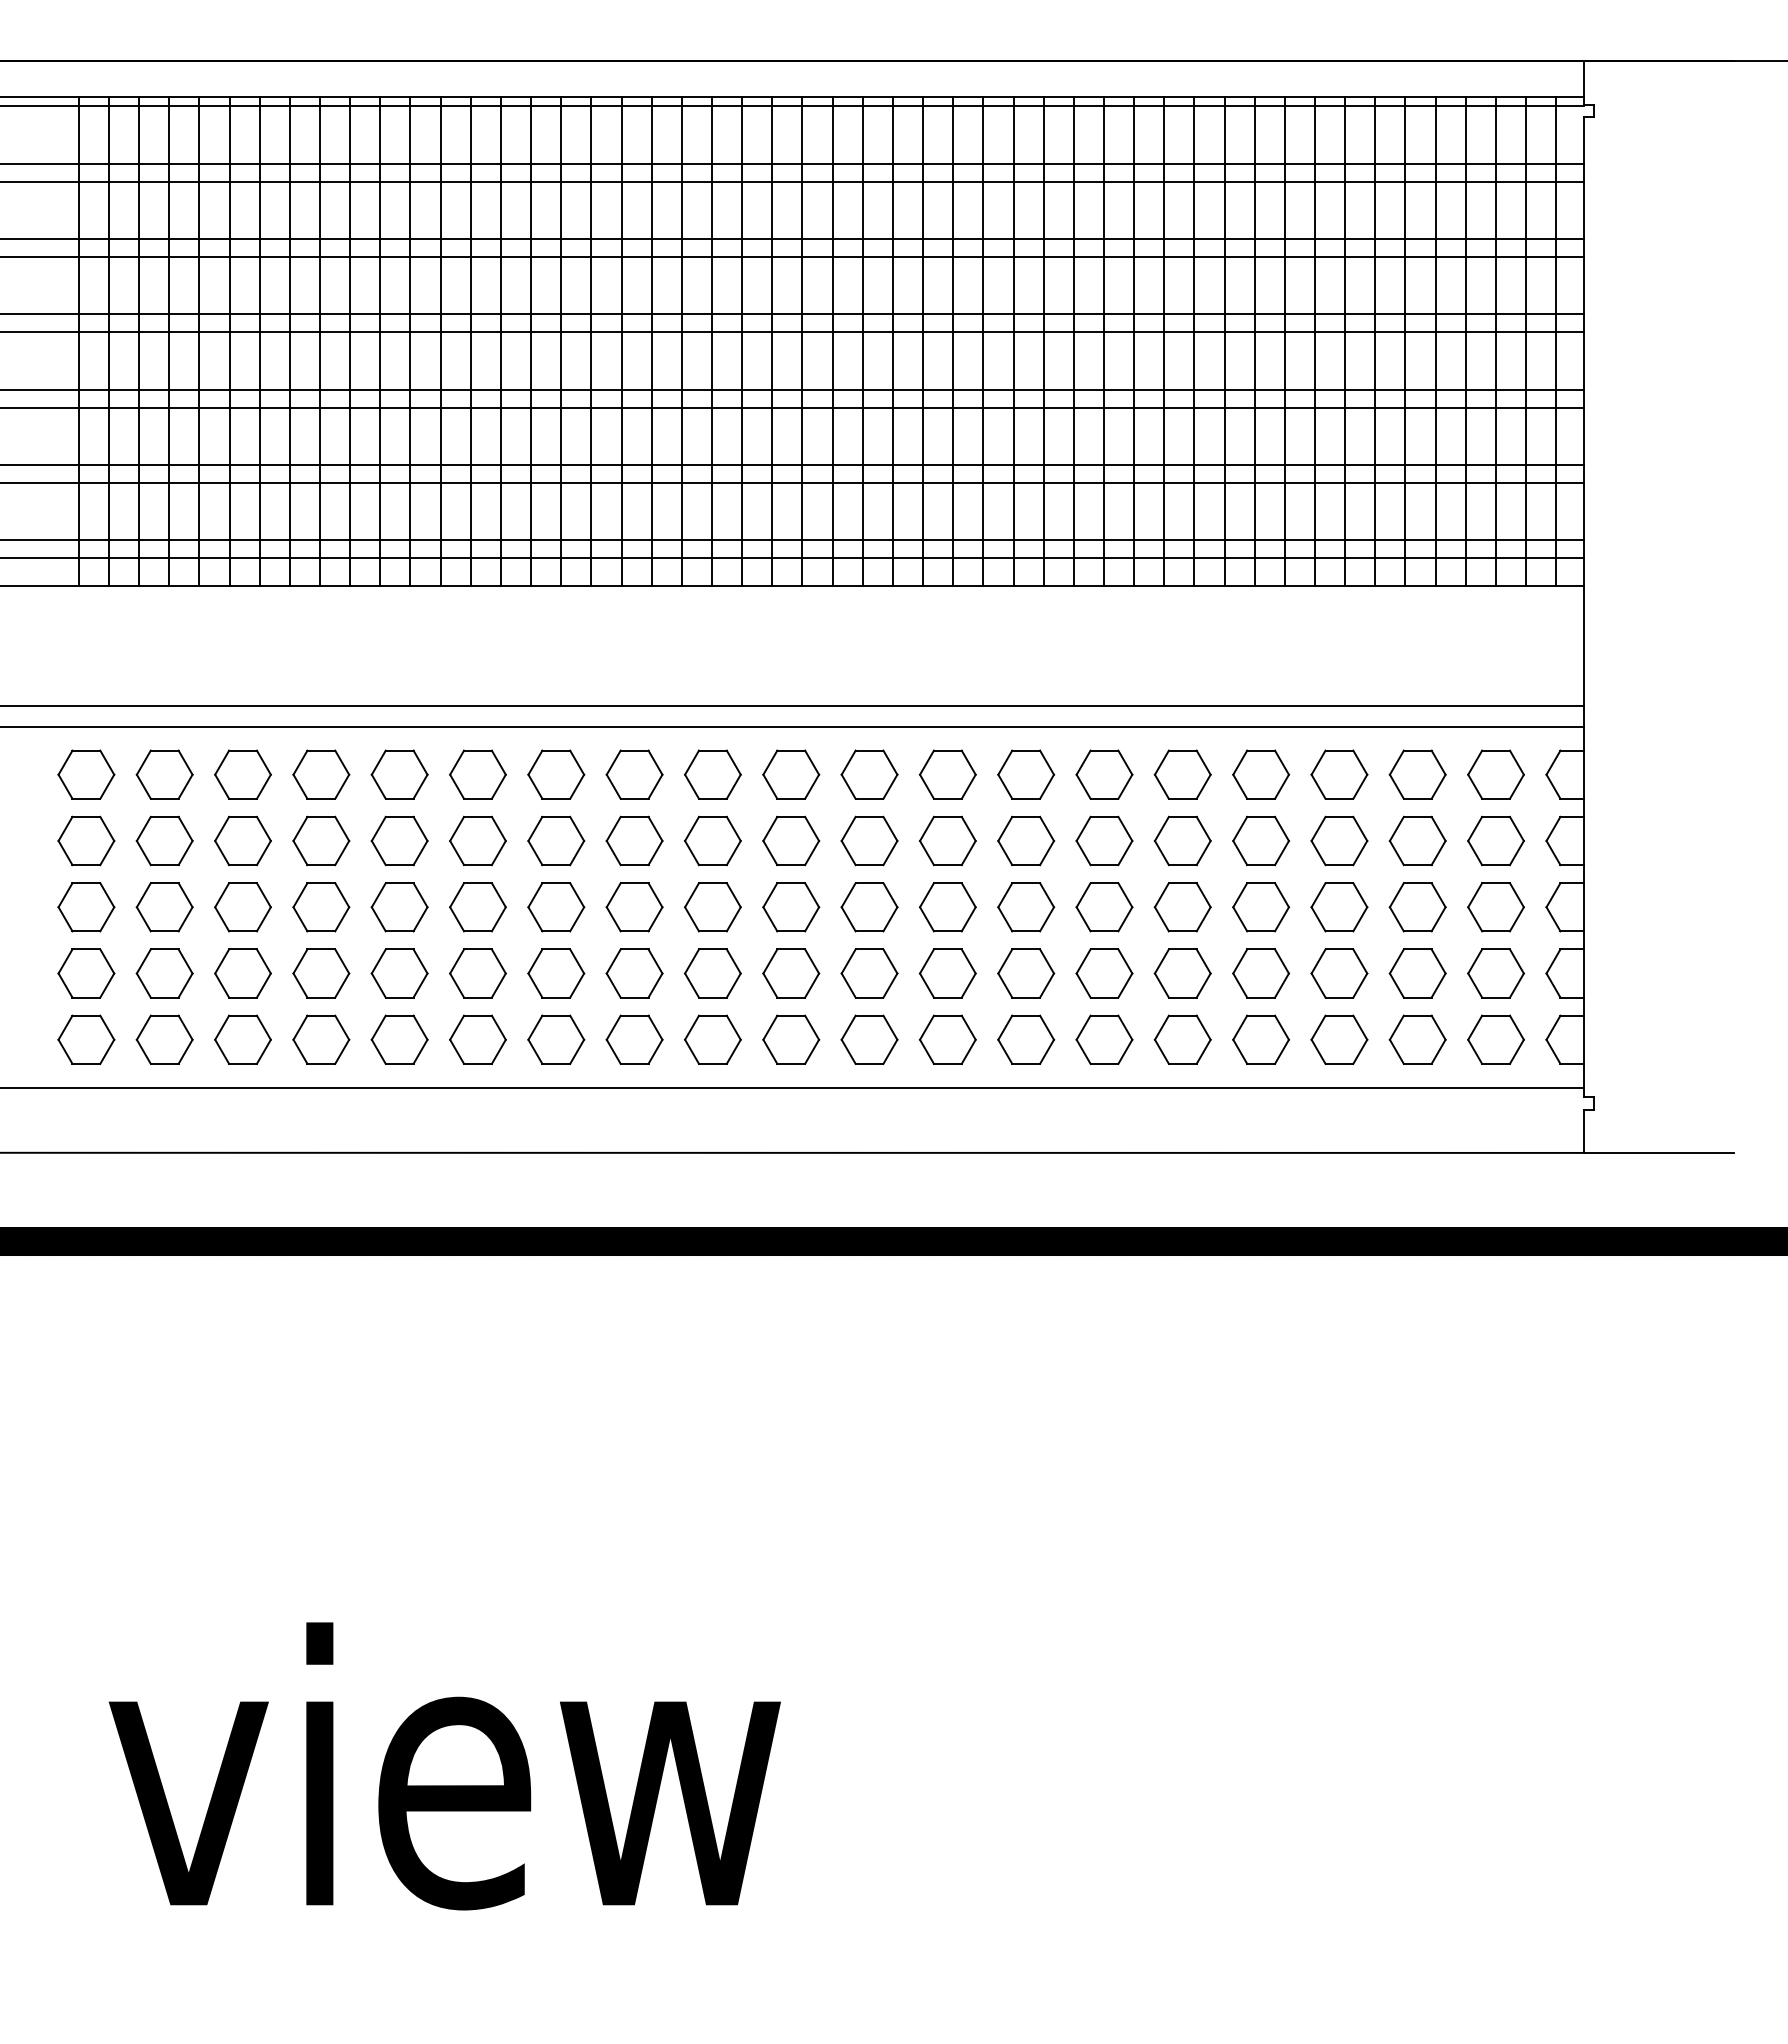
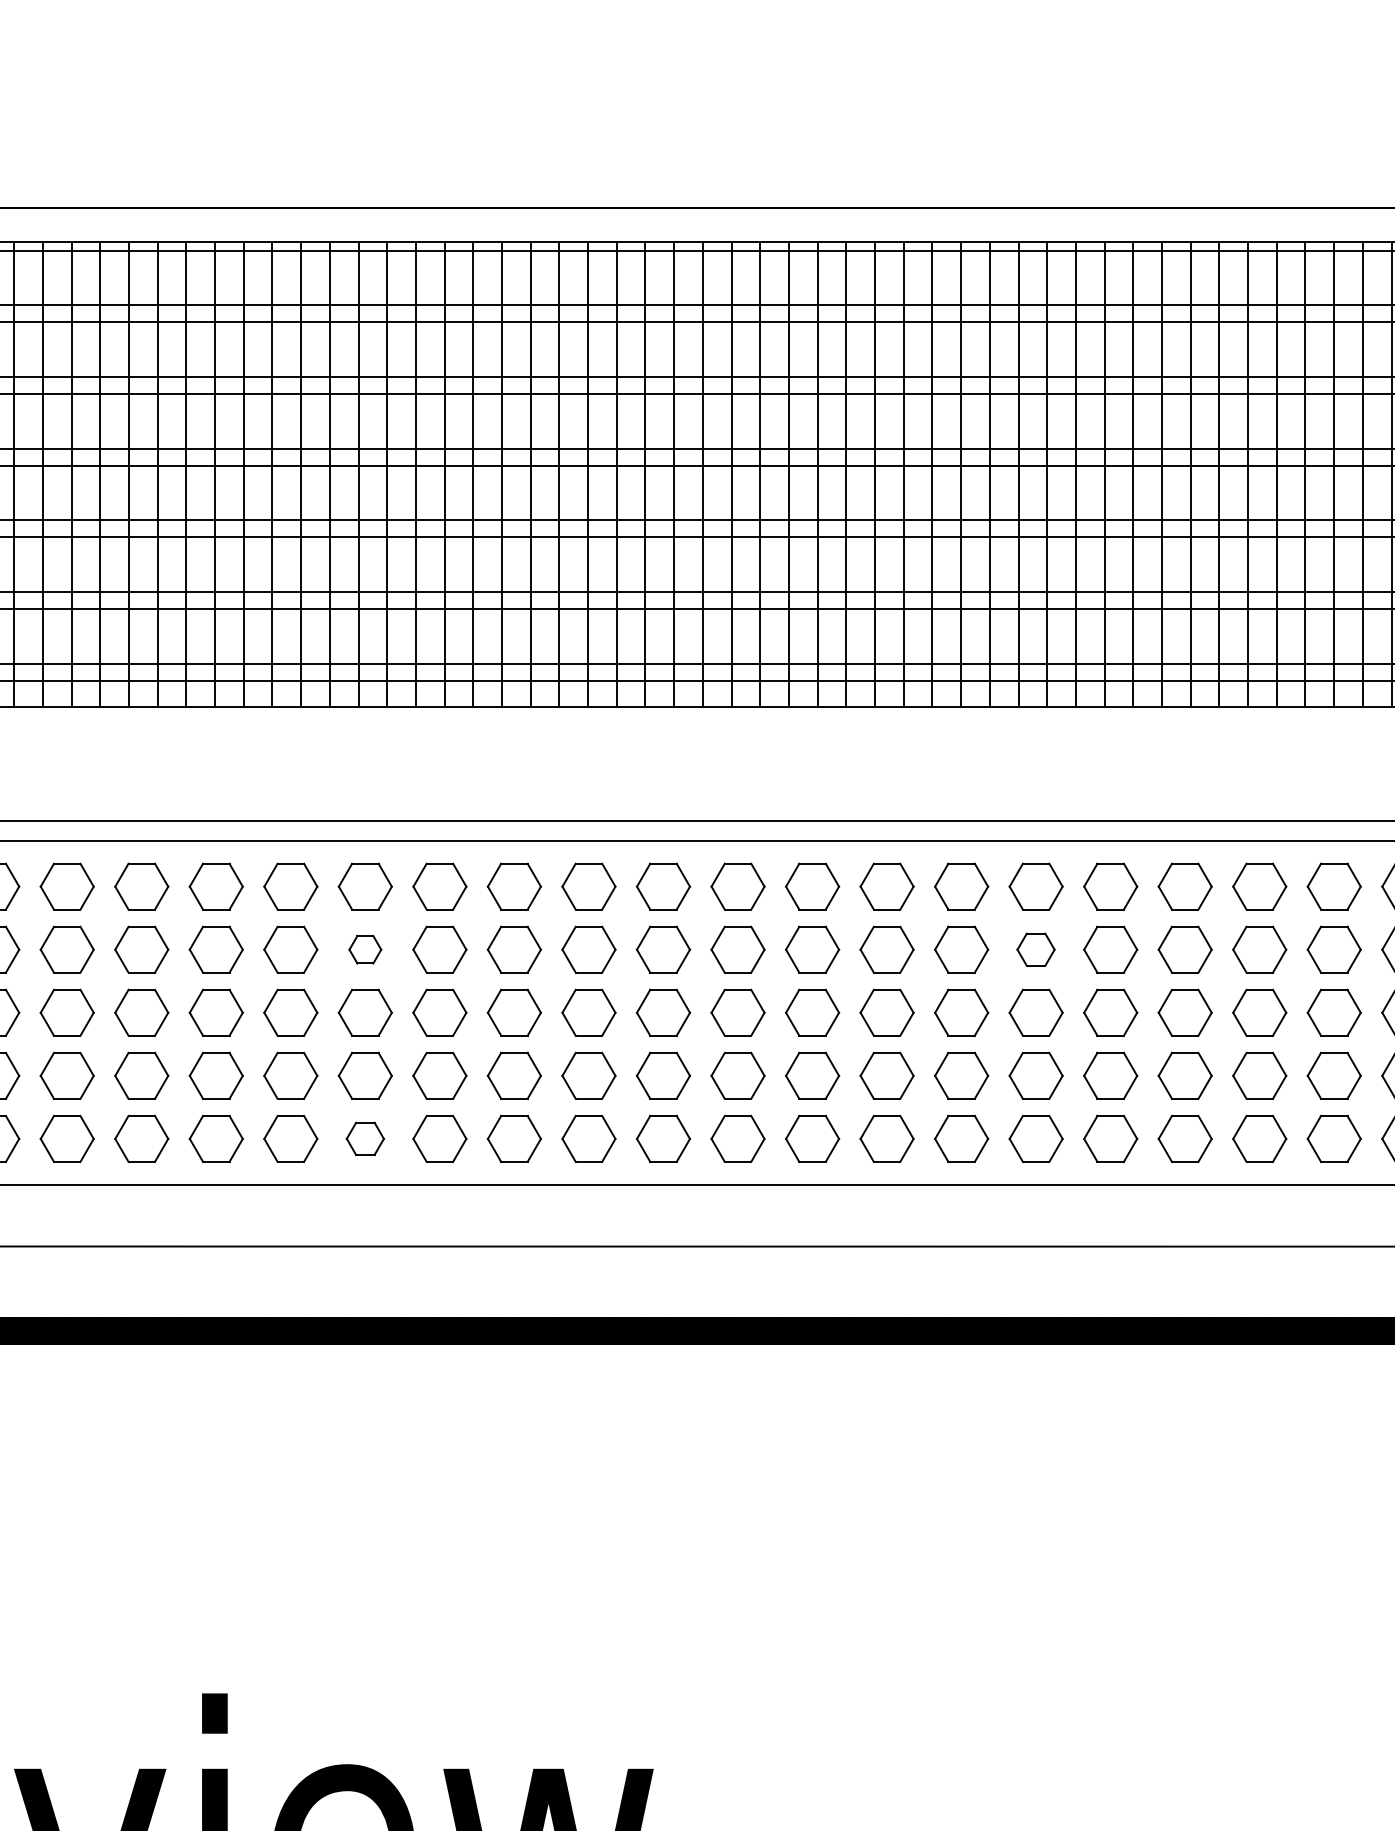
part: (477, 840) -> (364, 949), size x0.6
part: (1182, 840) -> (1035, 949), size x0.7
part: (477, 1039) -> (364, 1138), size x0.7

